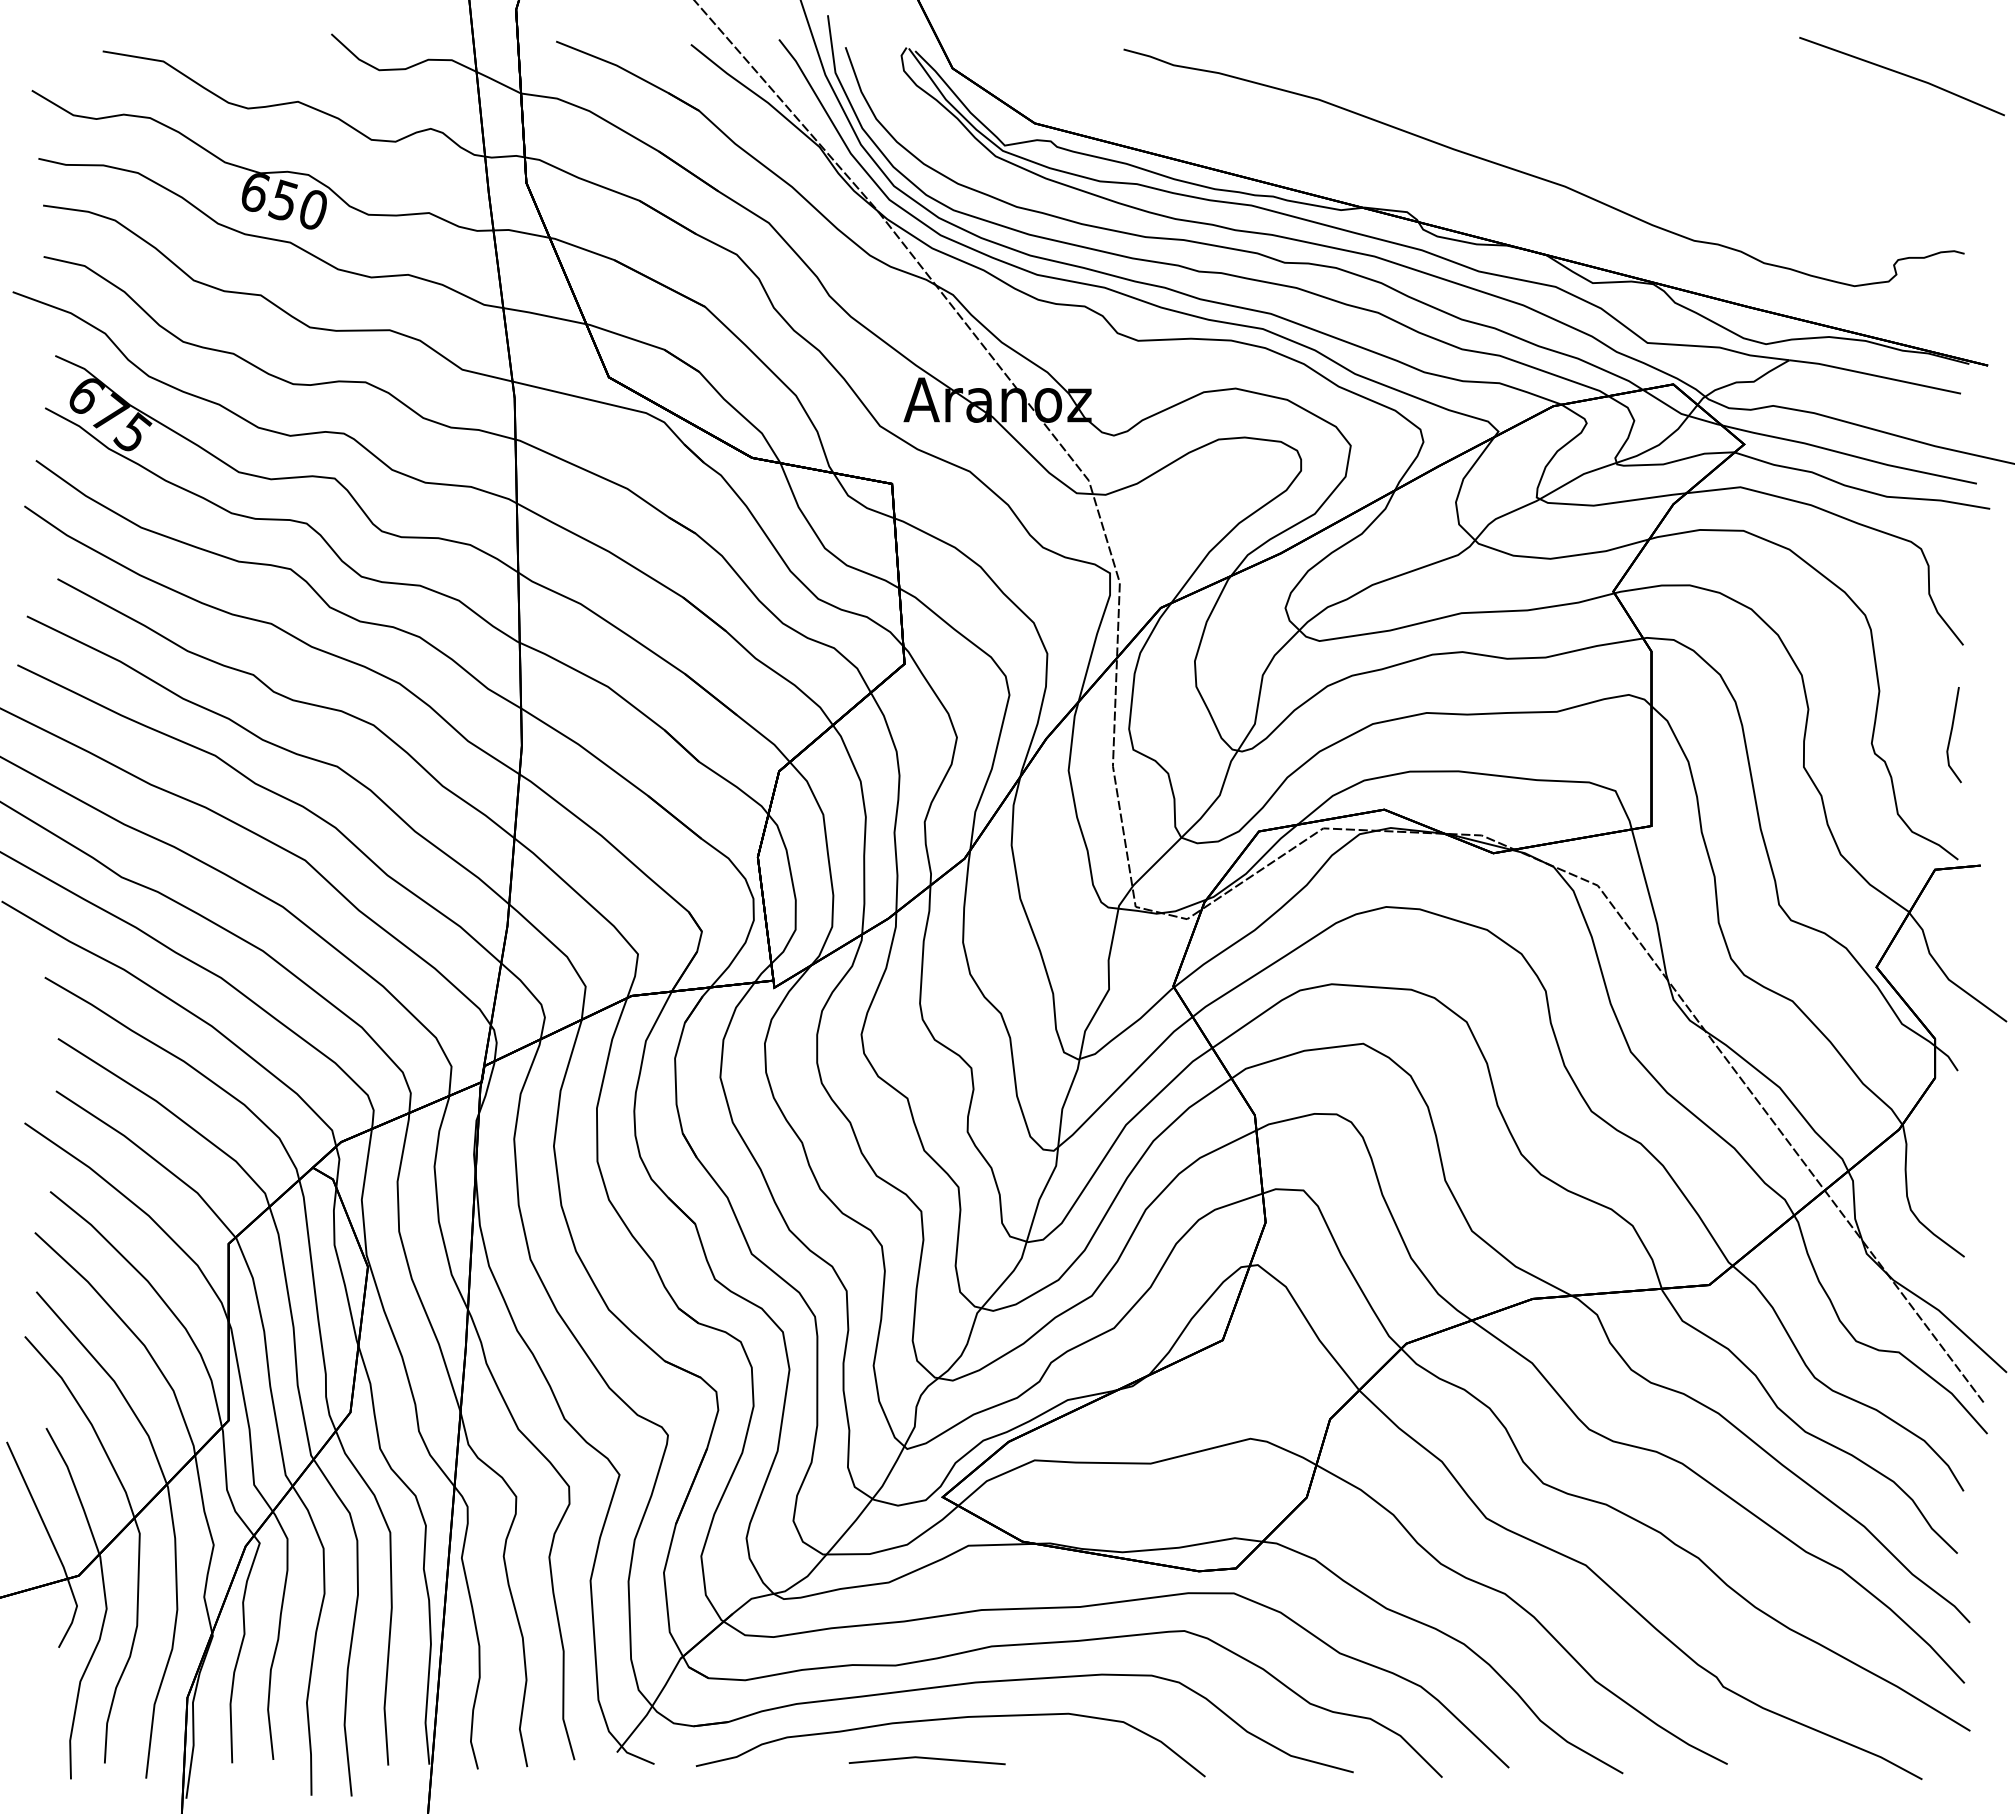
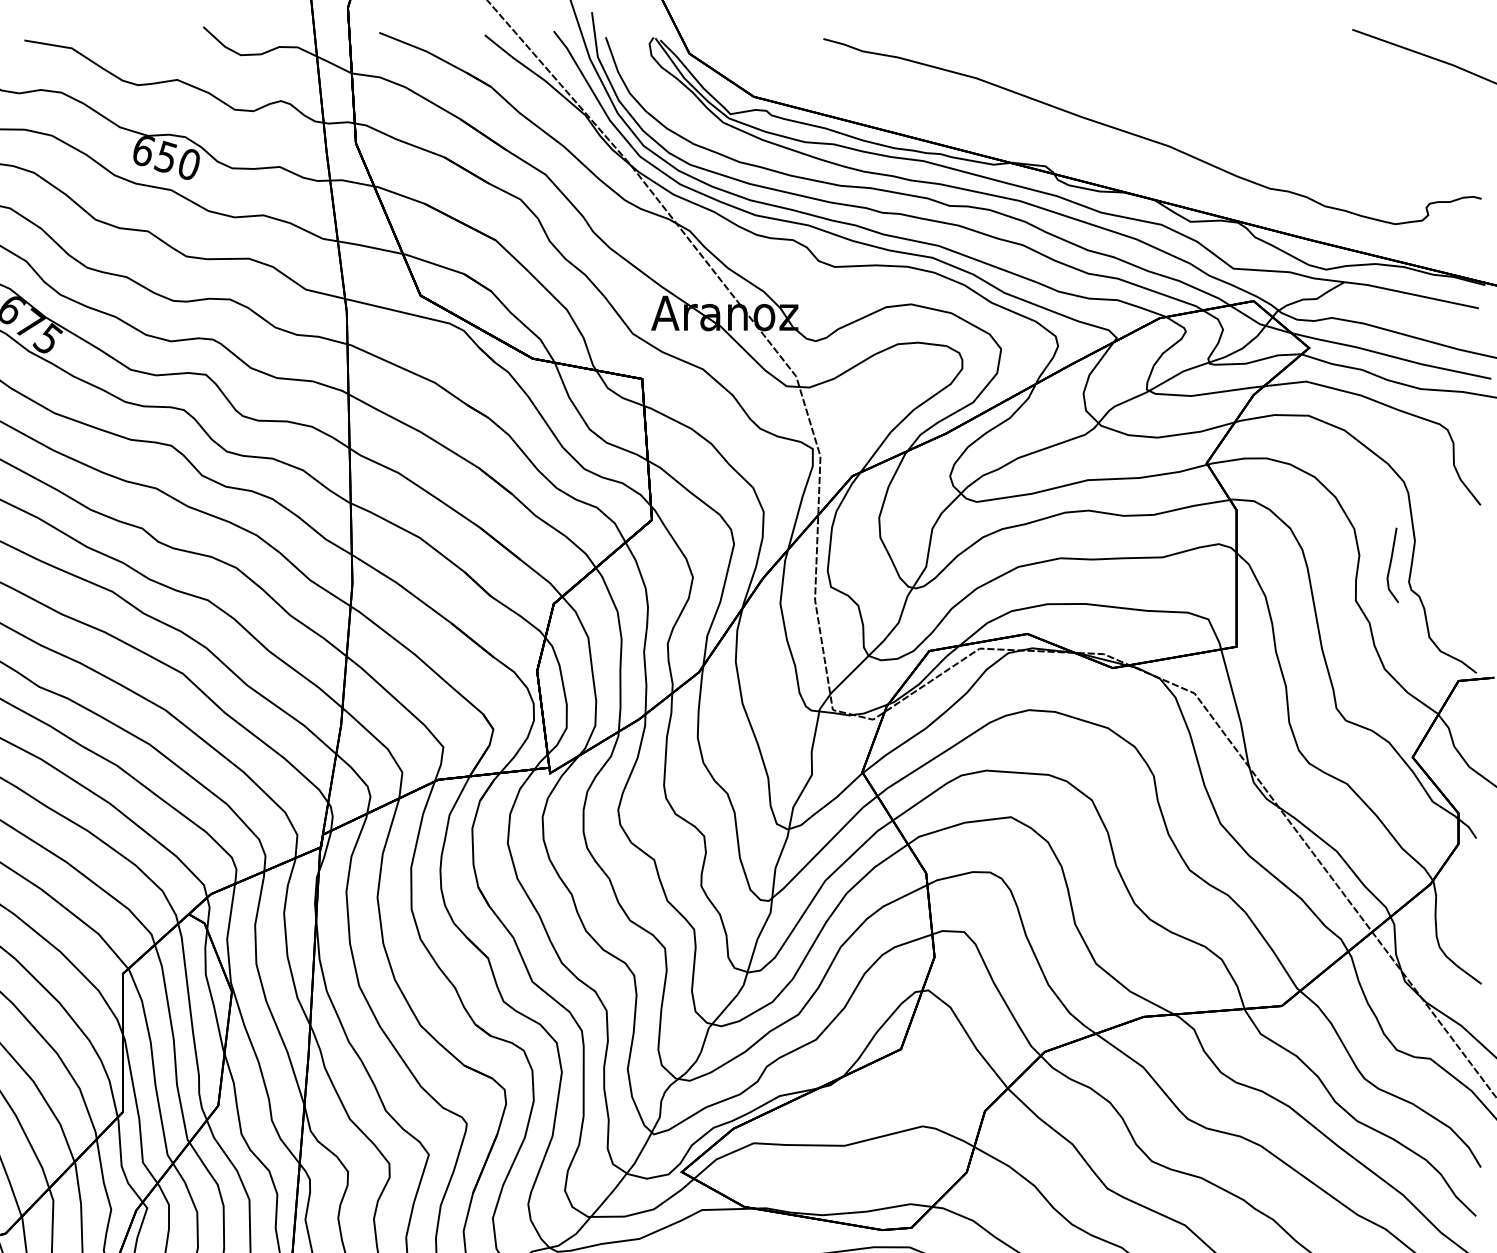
line: (1951, 735) -> (1390, 565), moved

